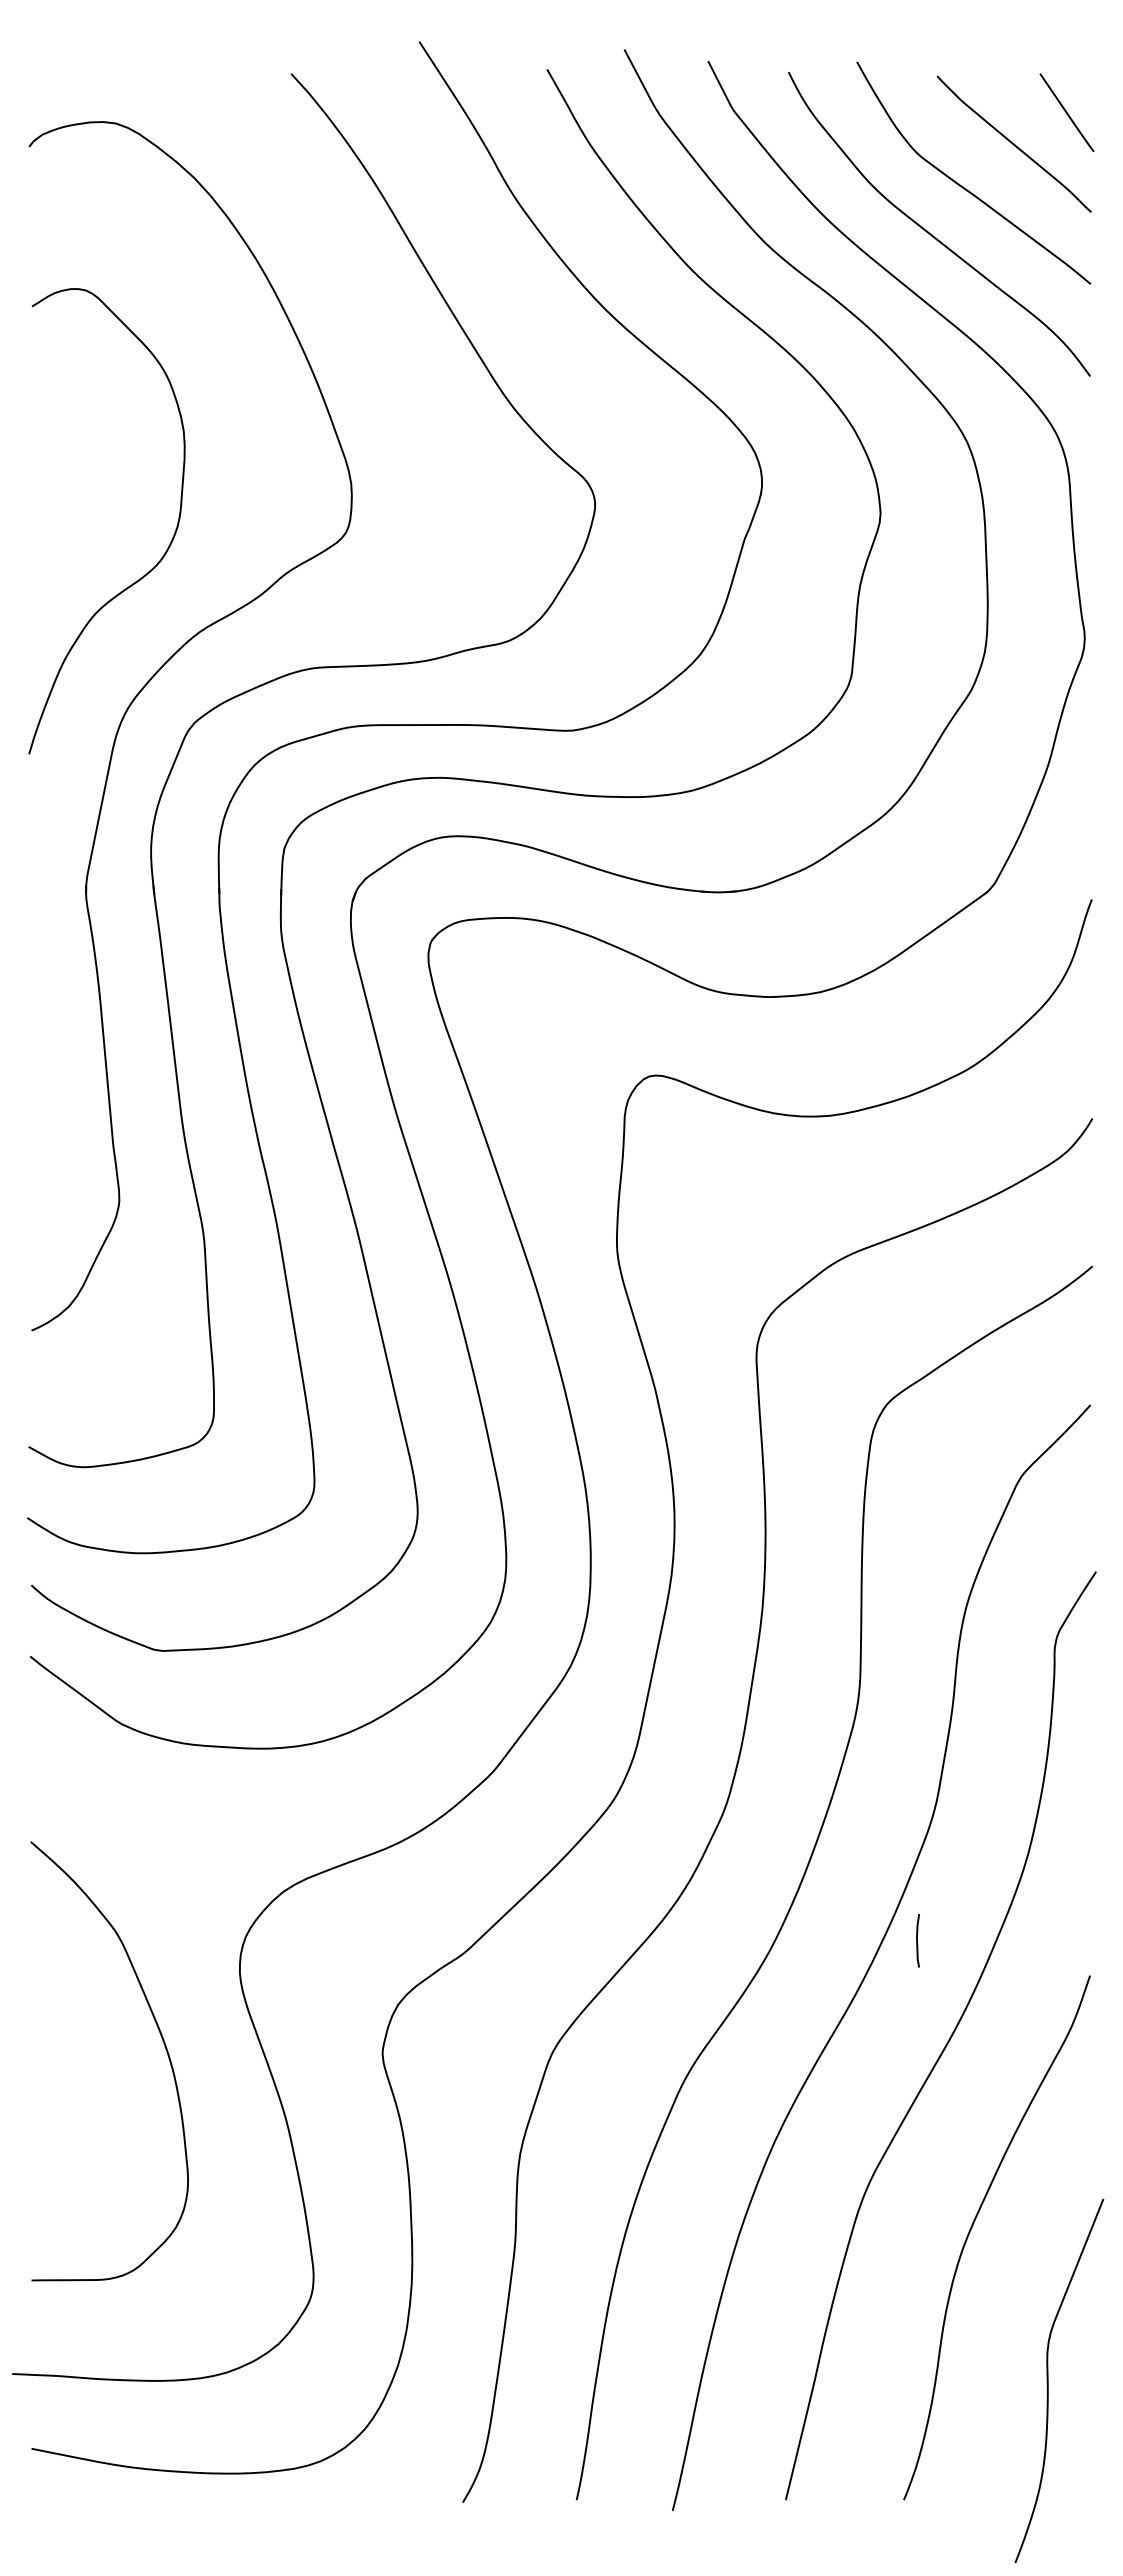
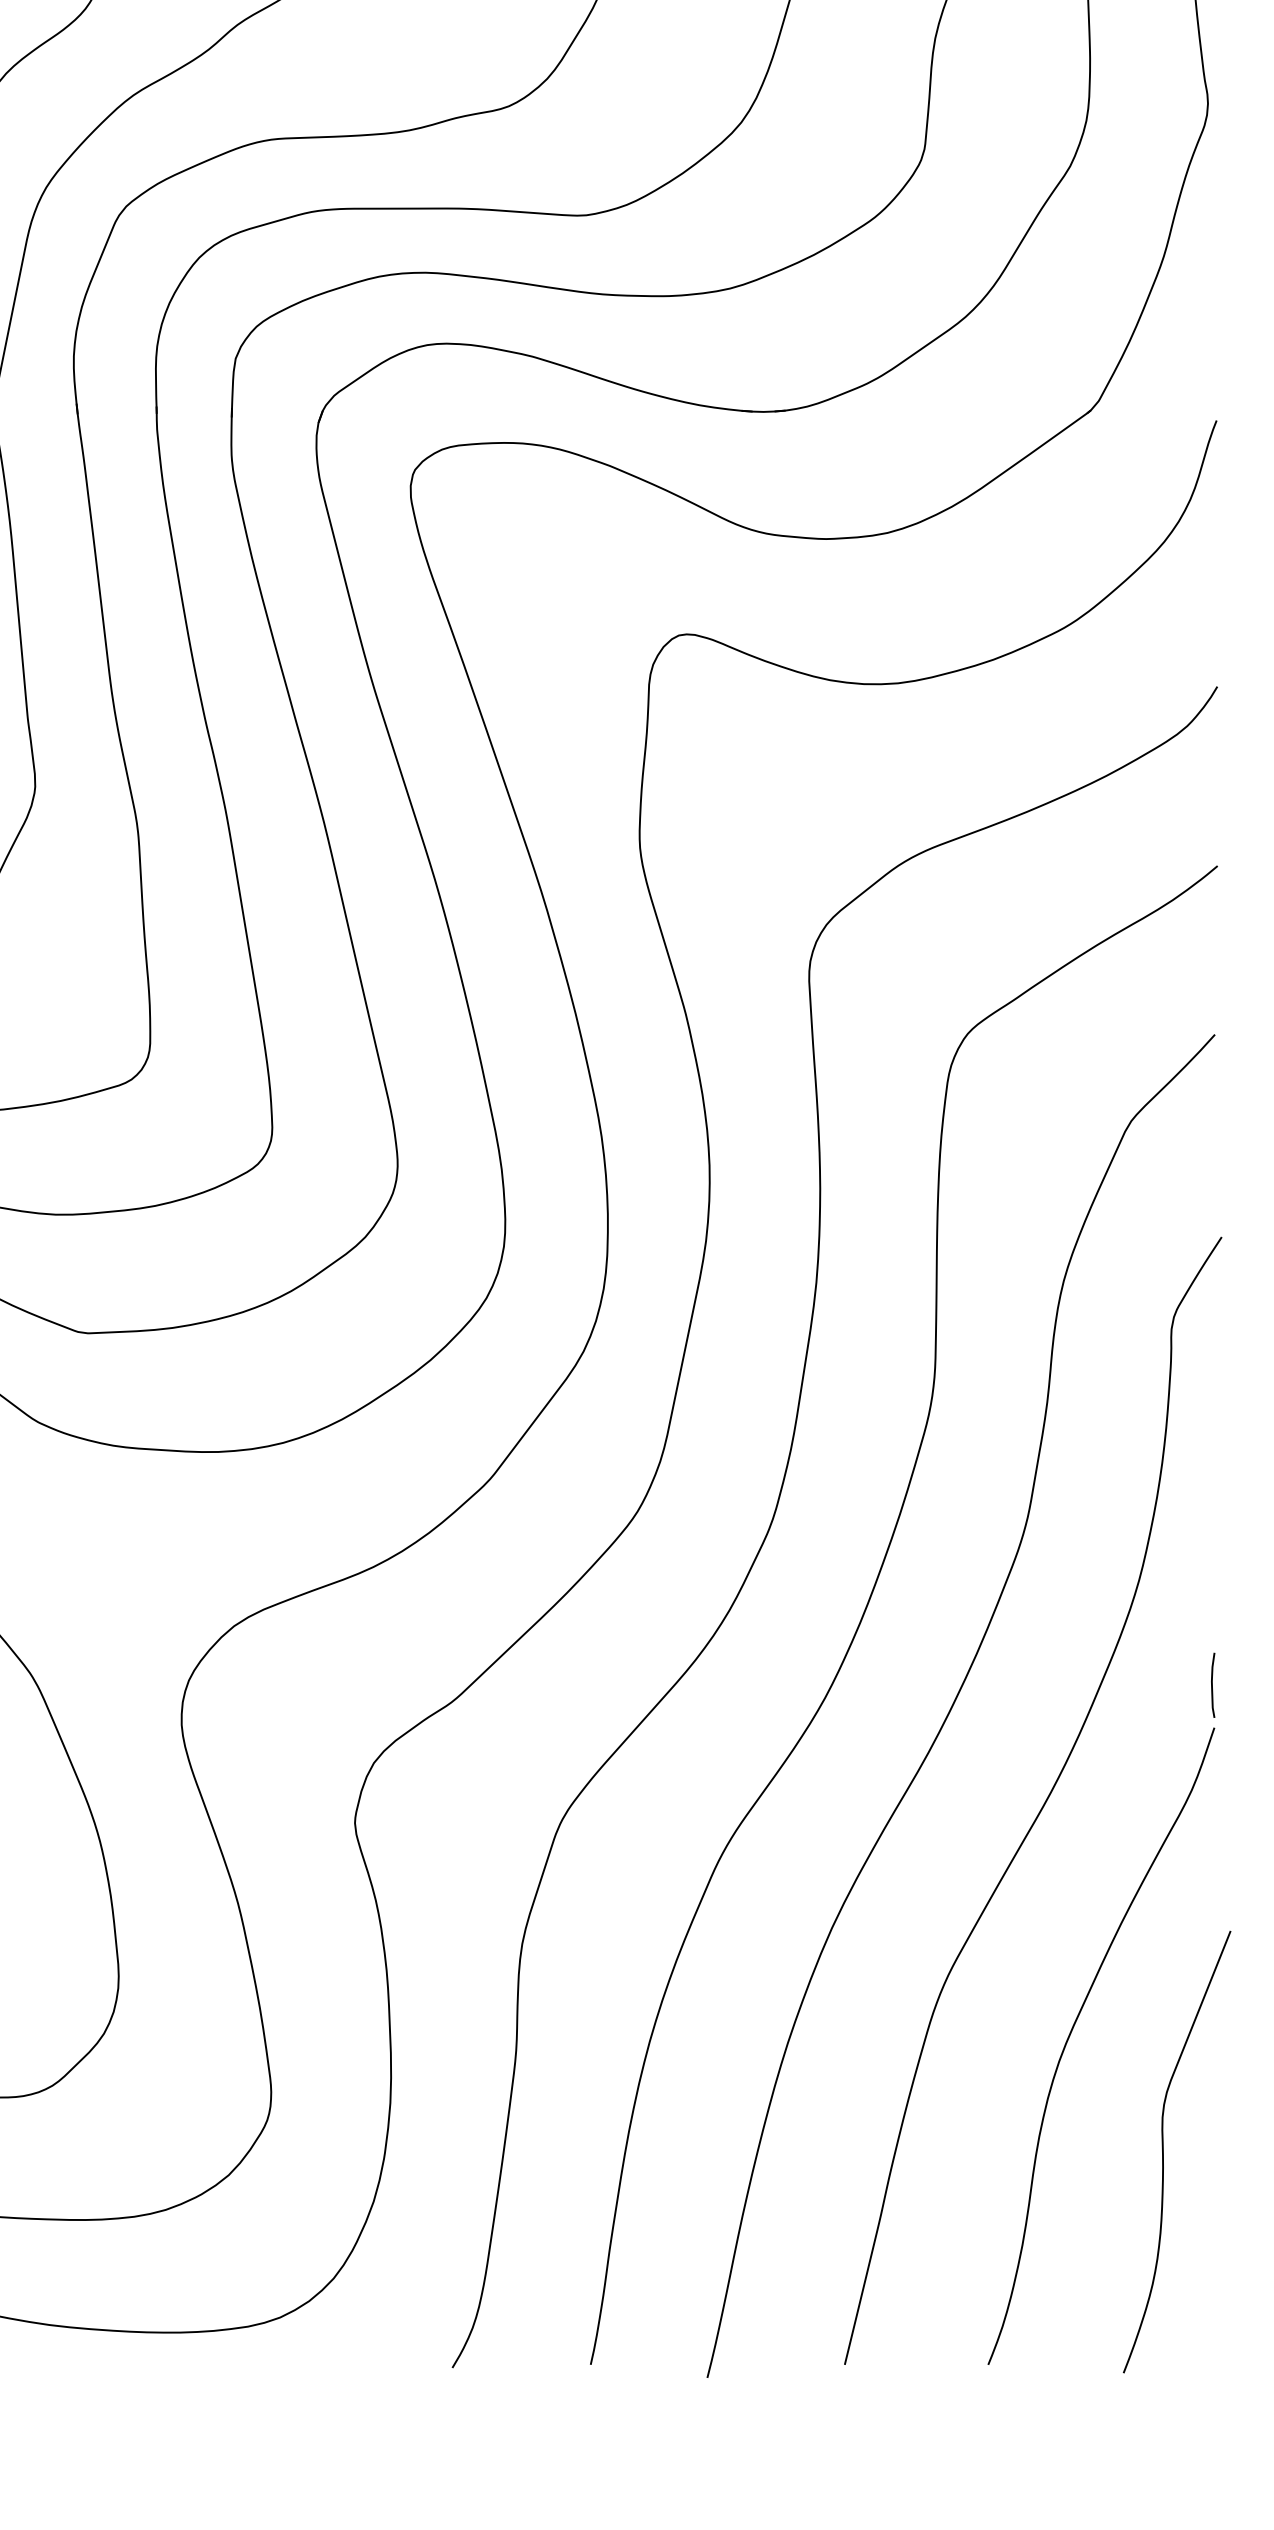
line: (917, 1940) -> (1212, 1685), moved
curve: (1048, 2380) -> (1163, 2151), moved

